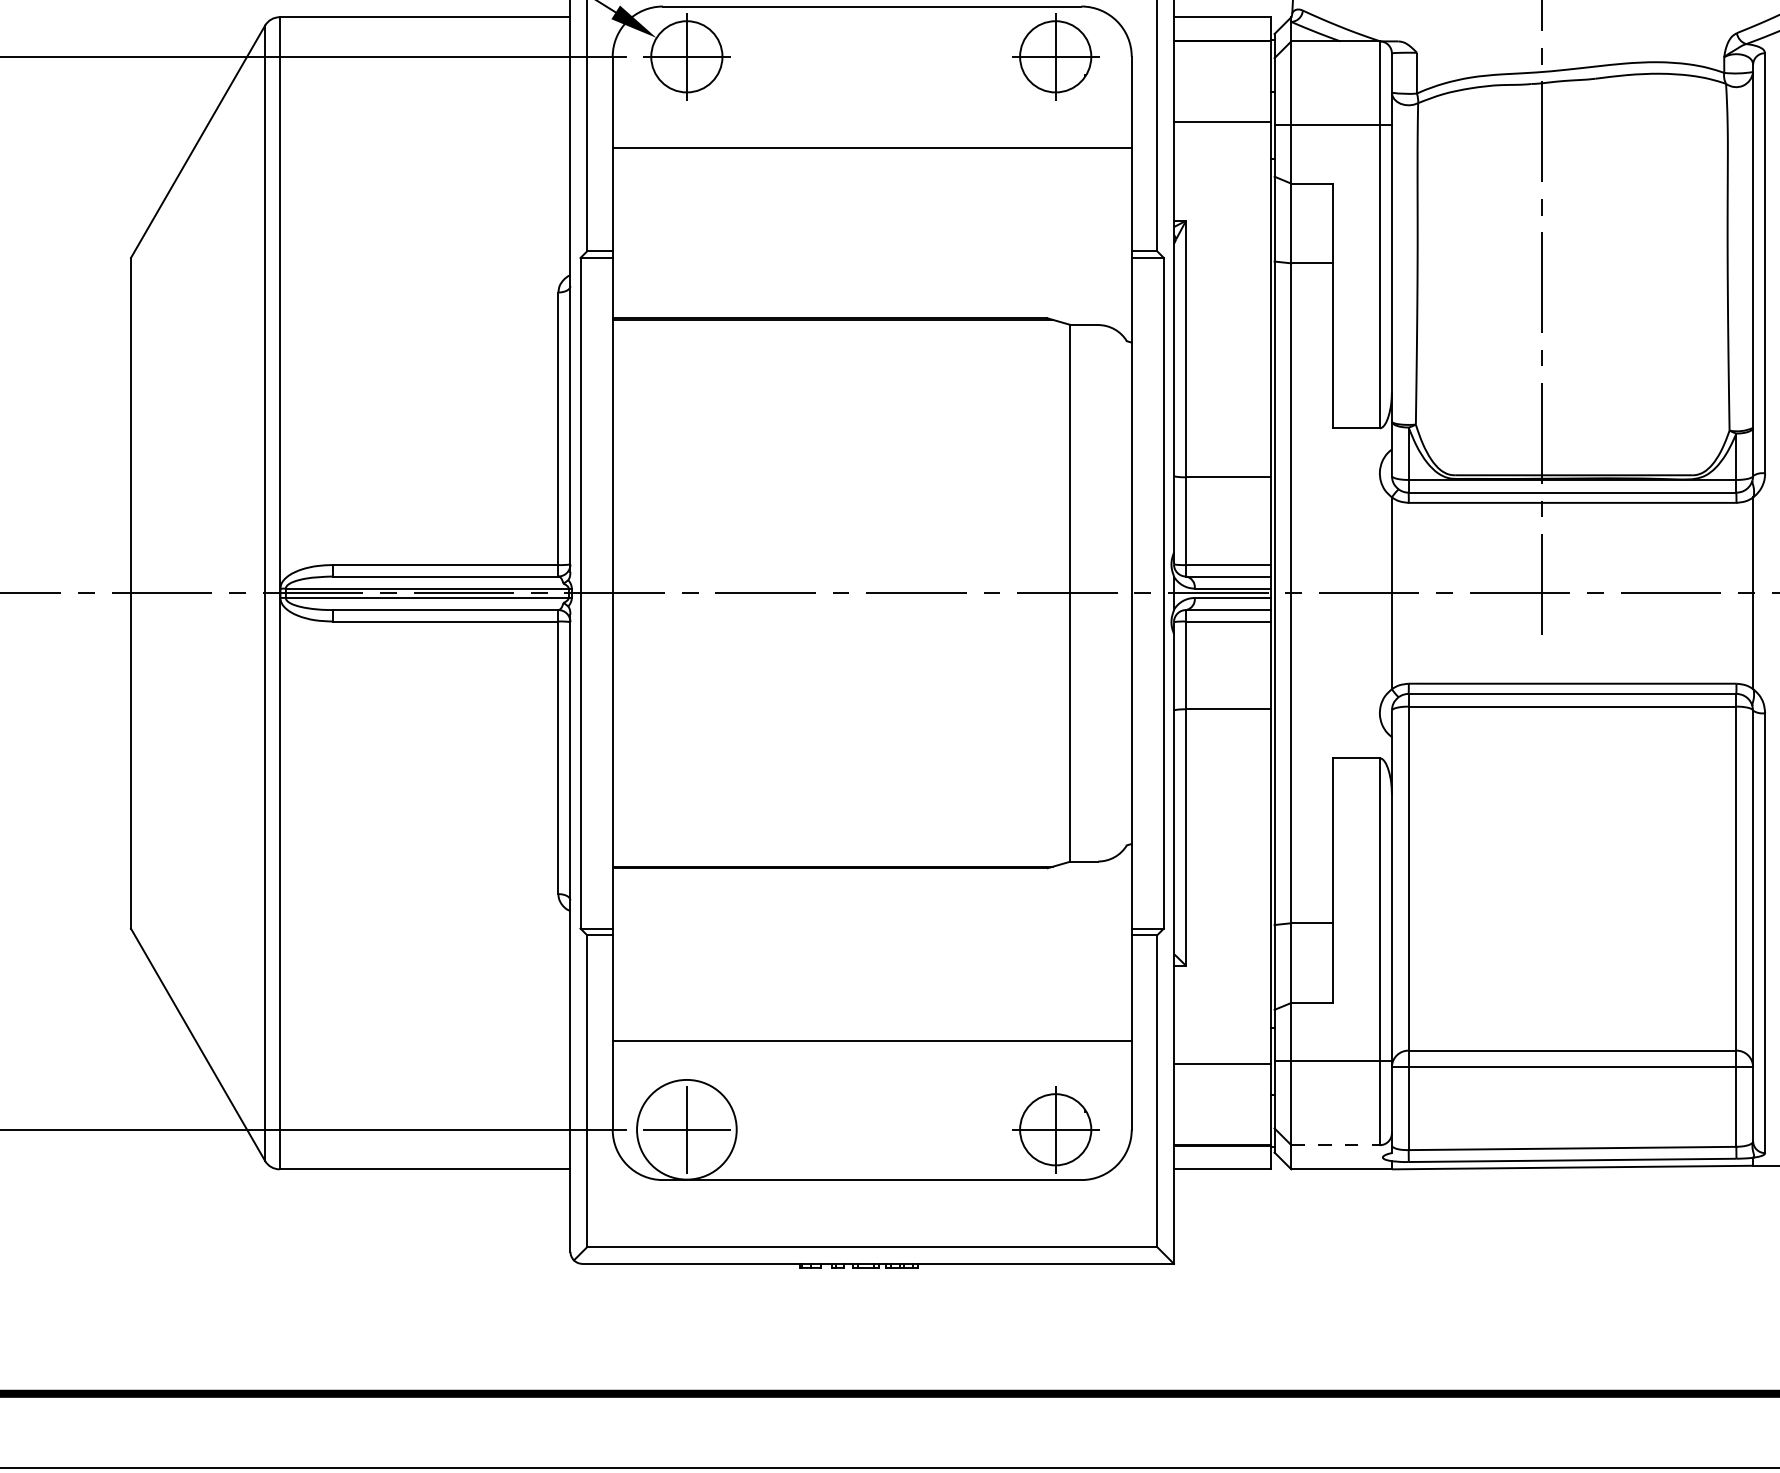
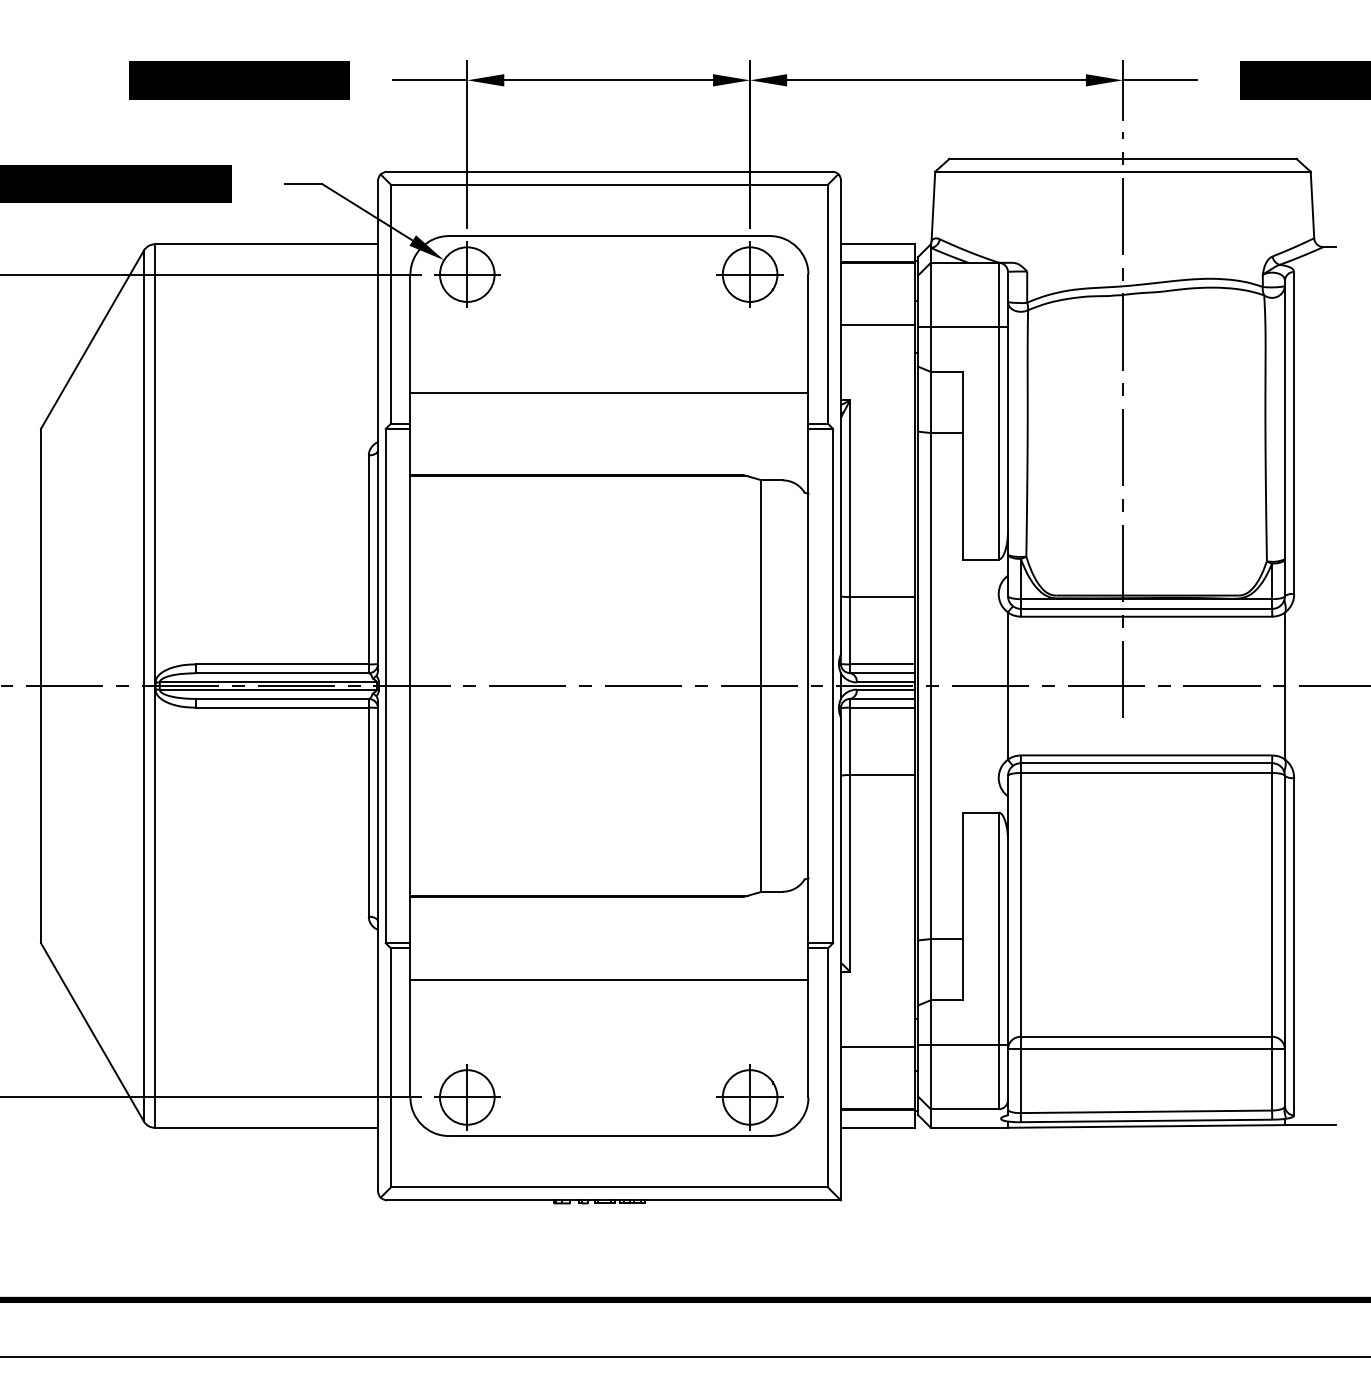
line: (872, 147) -> (609, 392), moved
line: (872, 1041) -> (609, 979), moved
circle: (687, 1129) -> (467, 1097), size x0.71
line: (1335, 1145) -> (964, 1109), dashed -> solid

